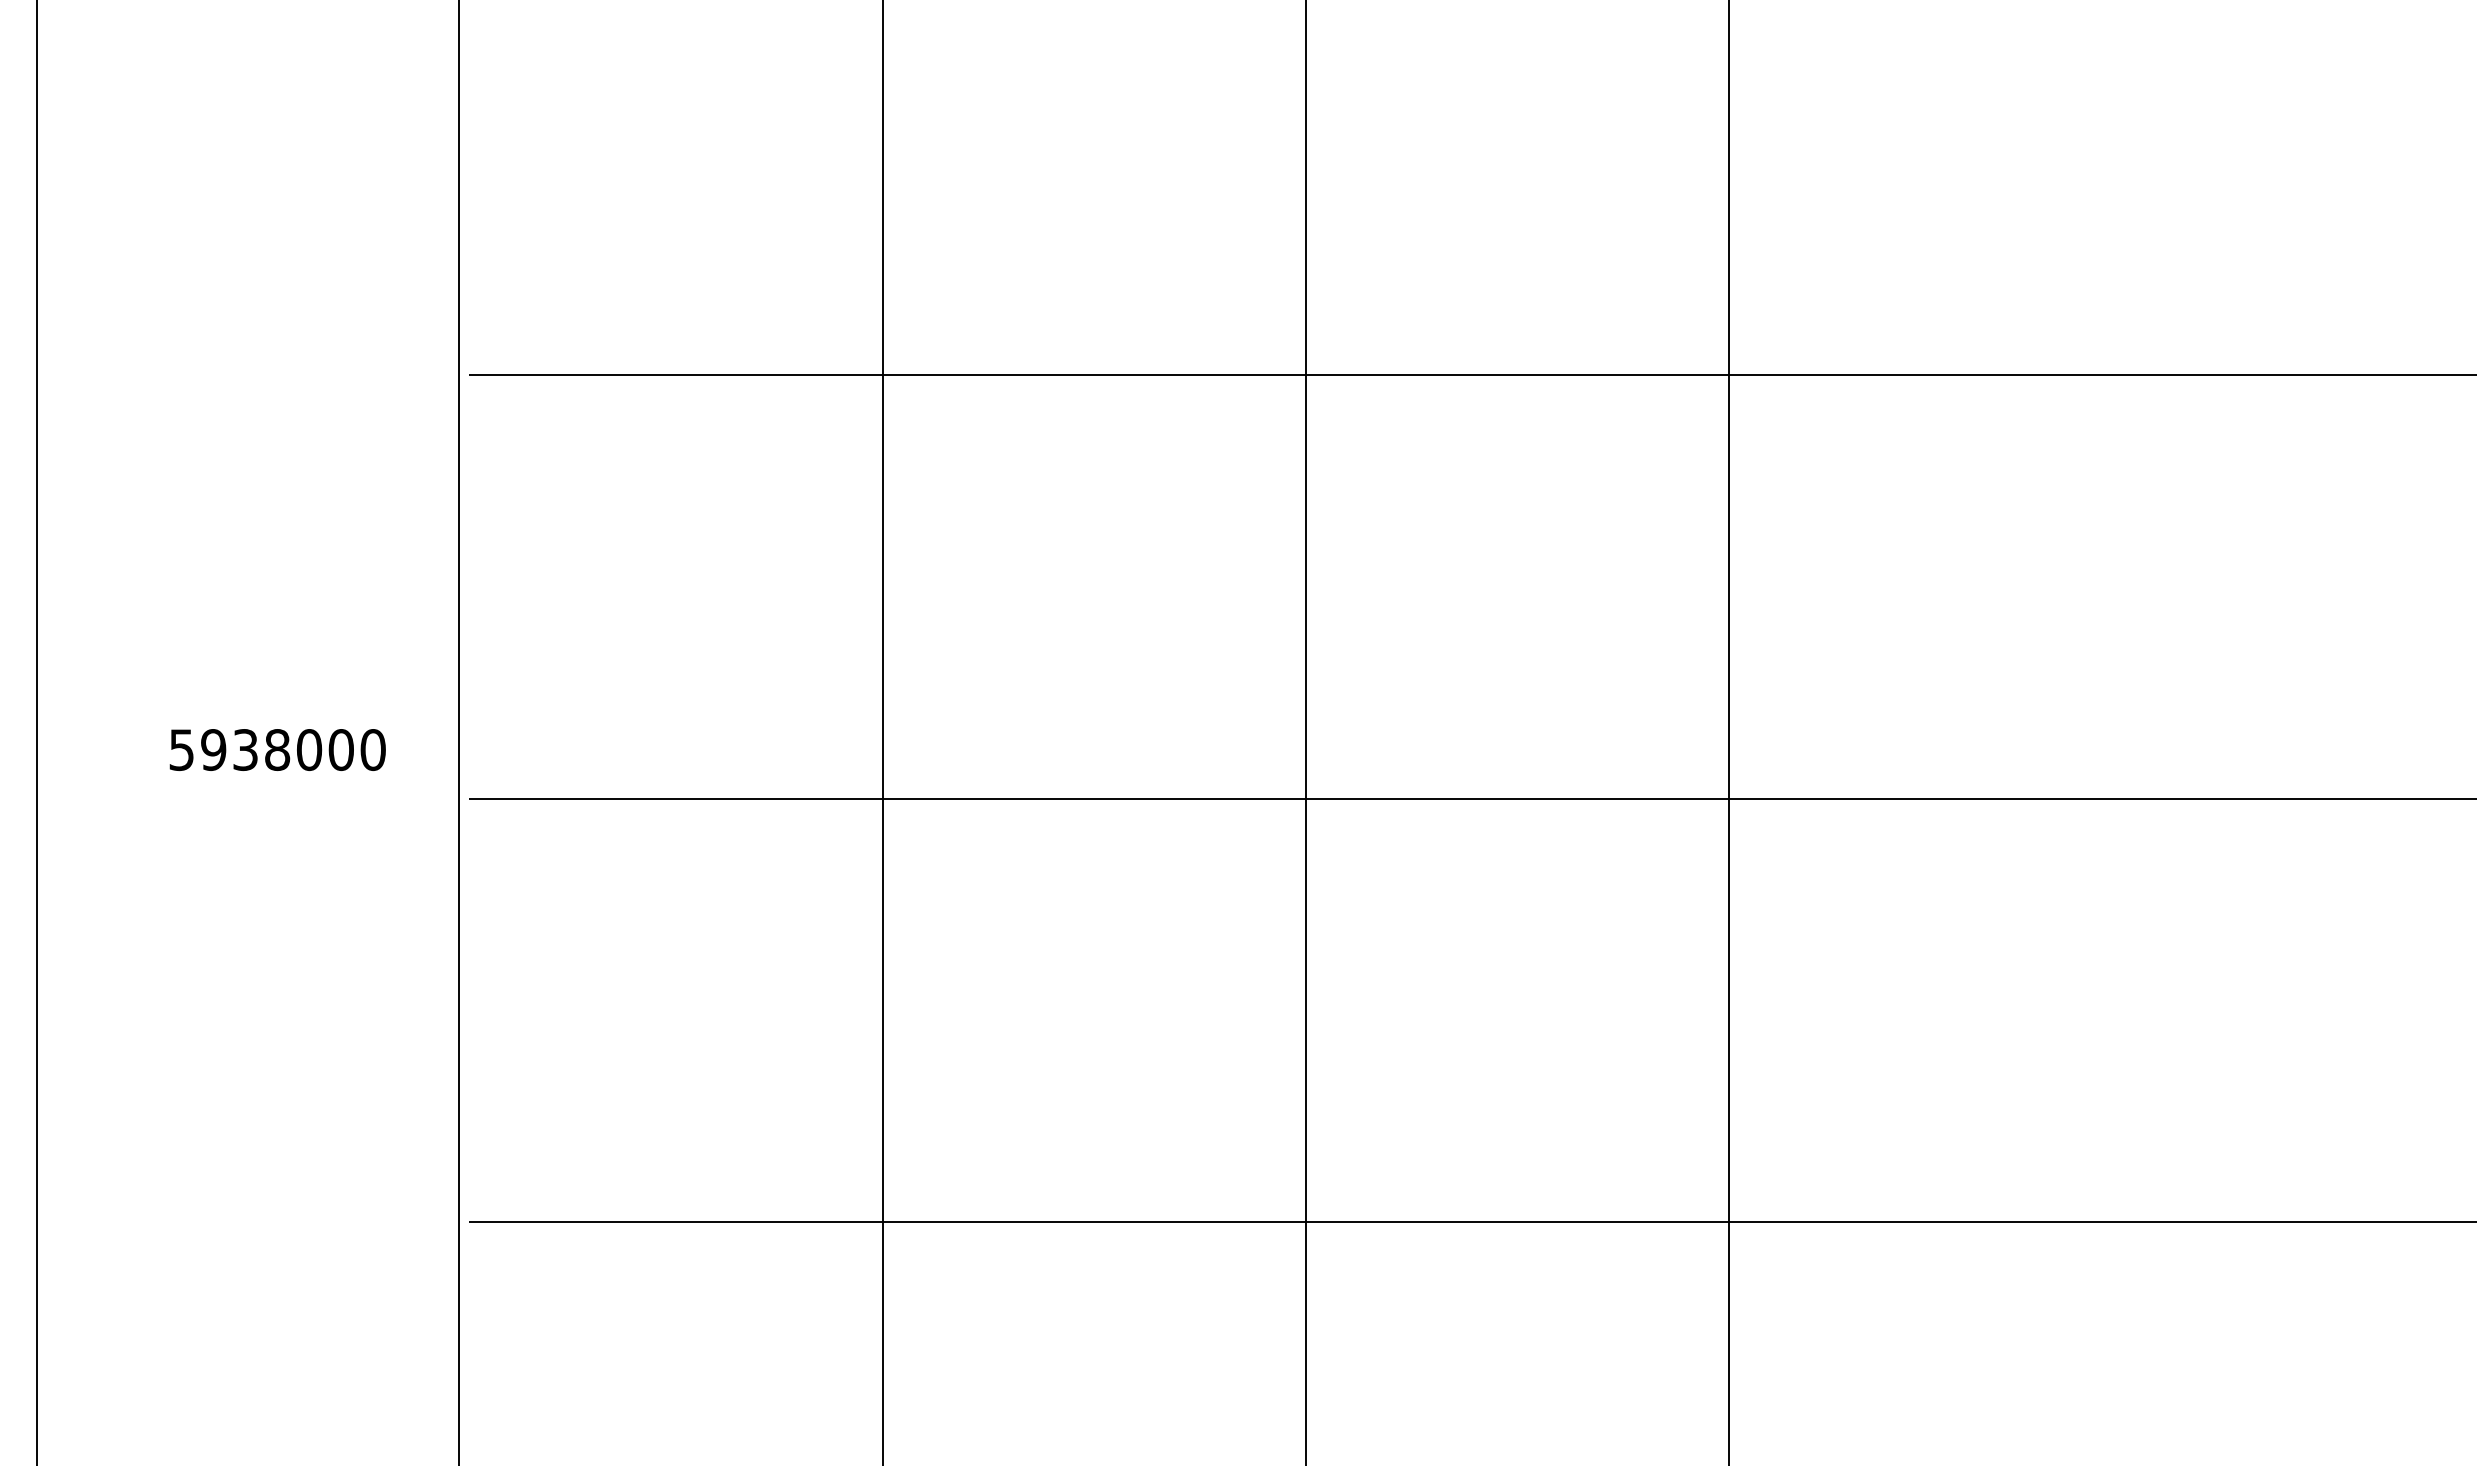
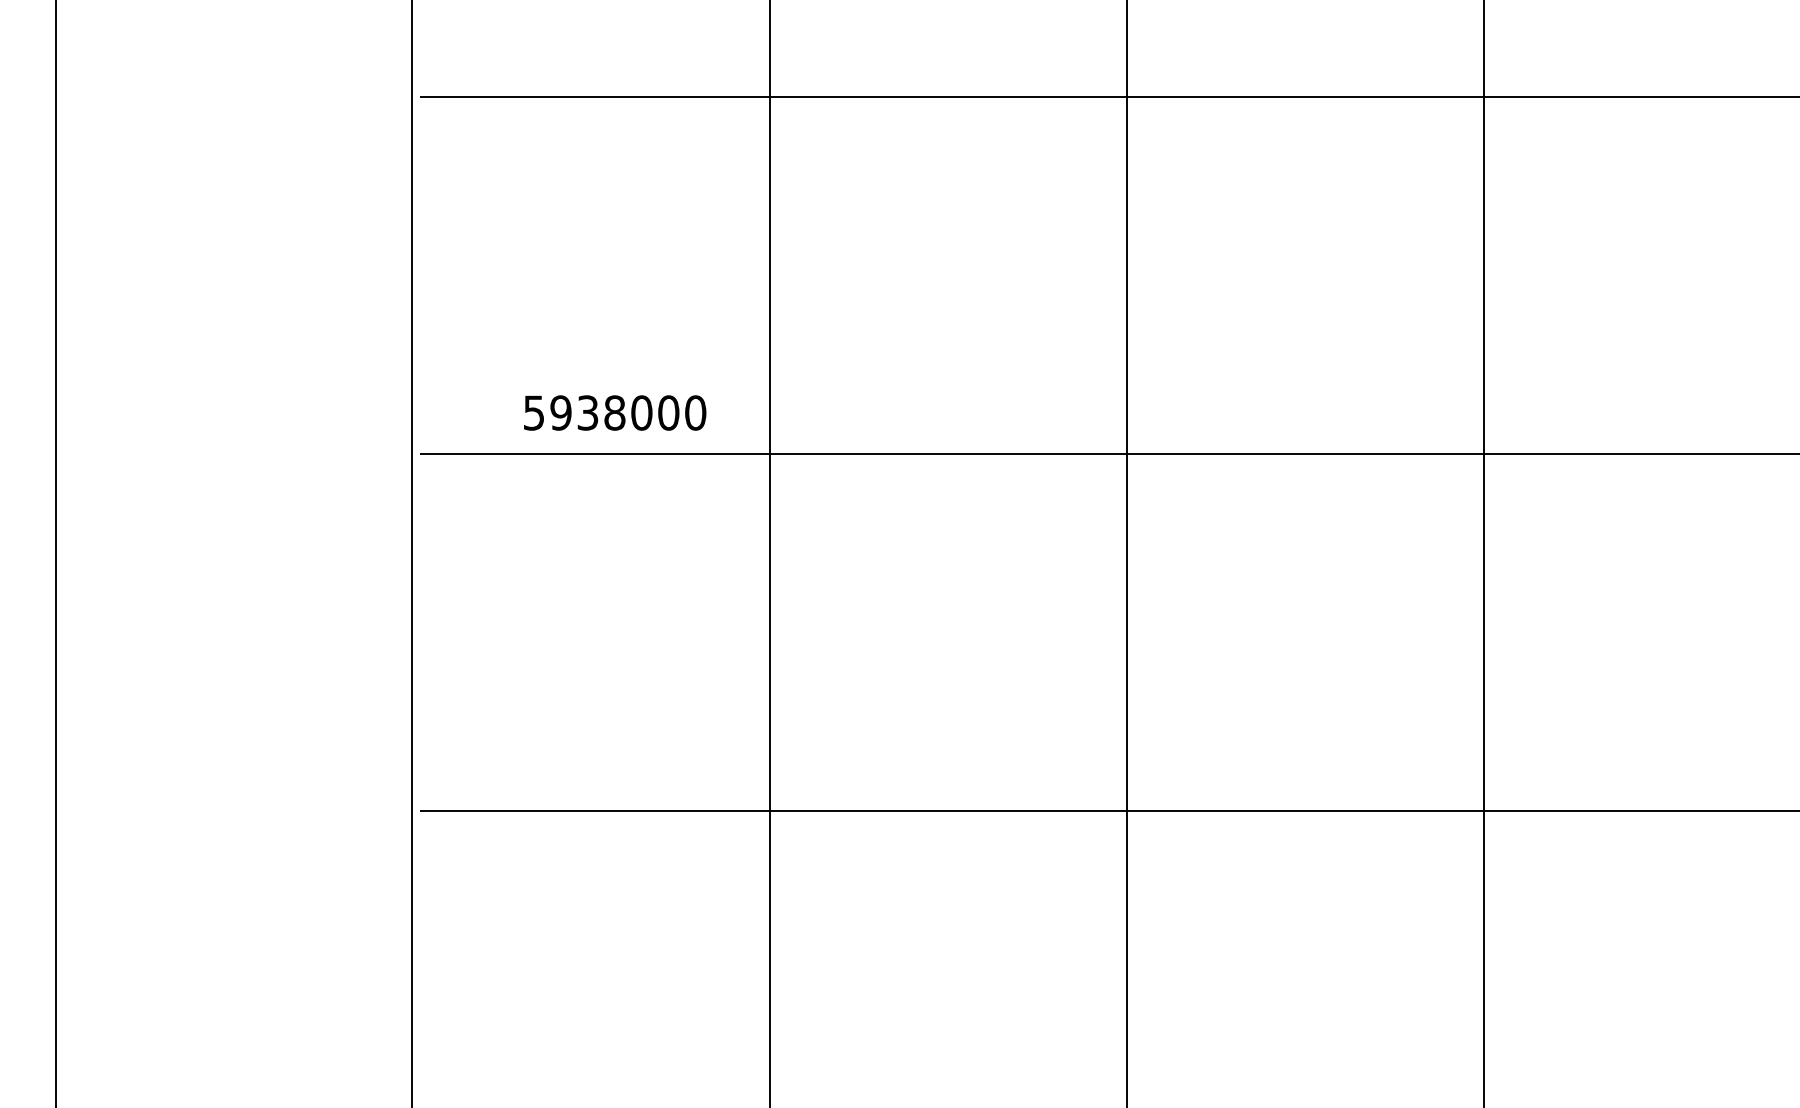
text: (277, 749) -> (614, 412), moved

